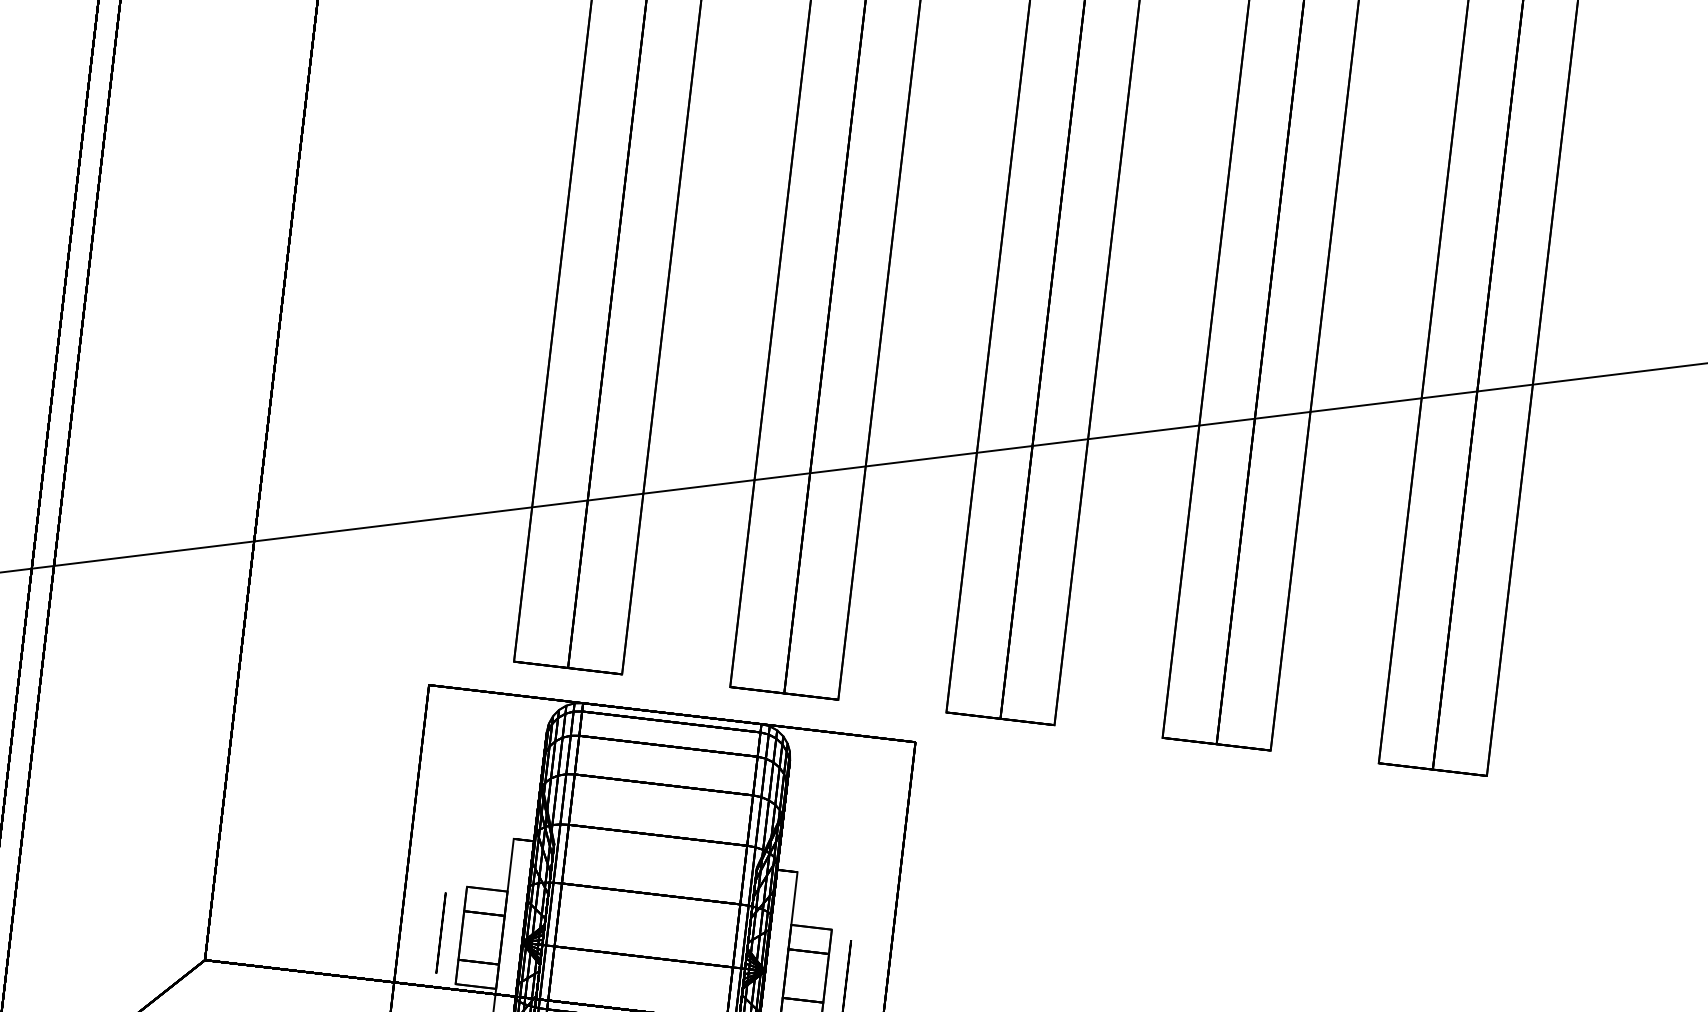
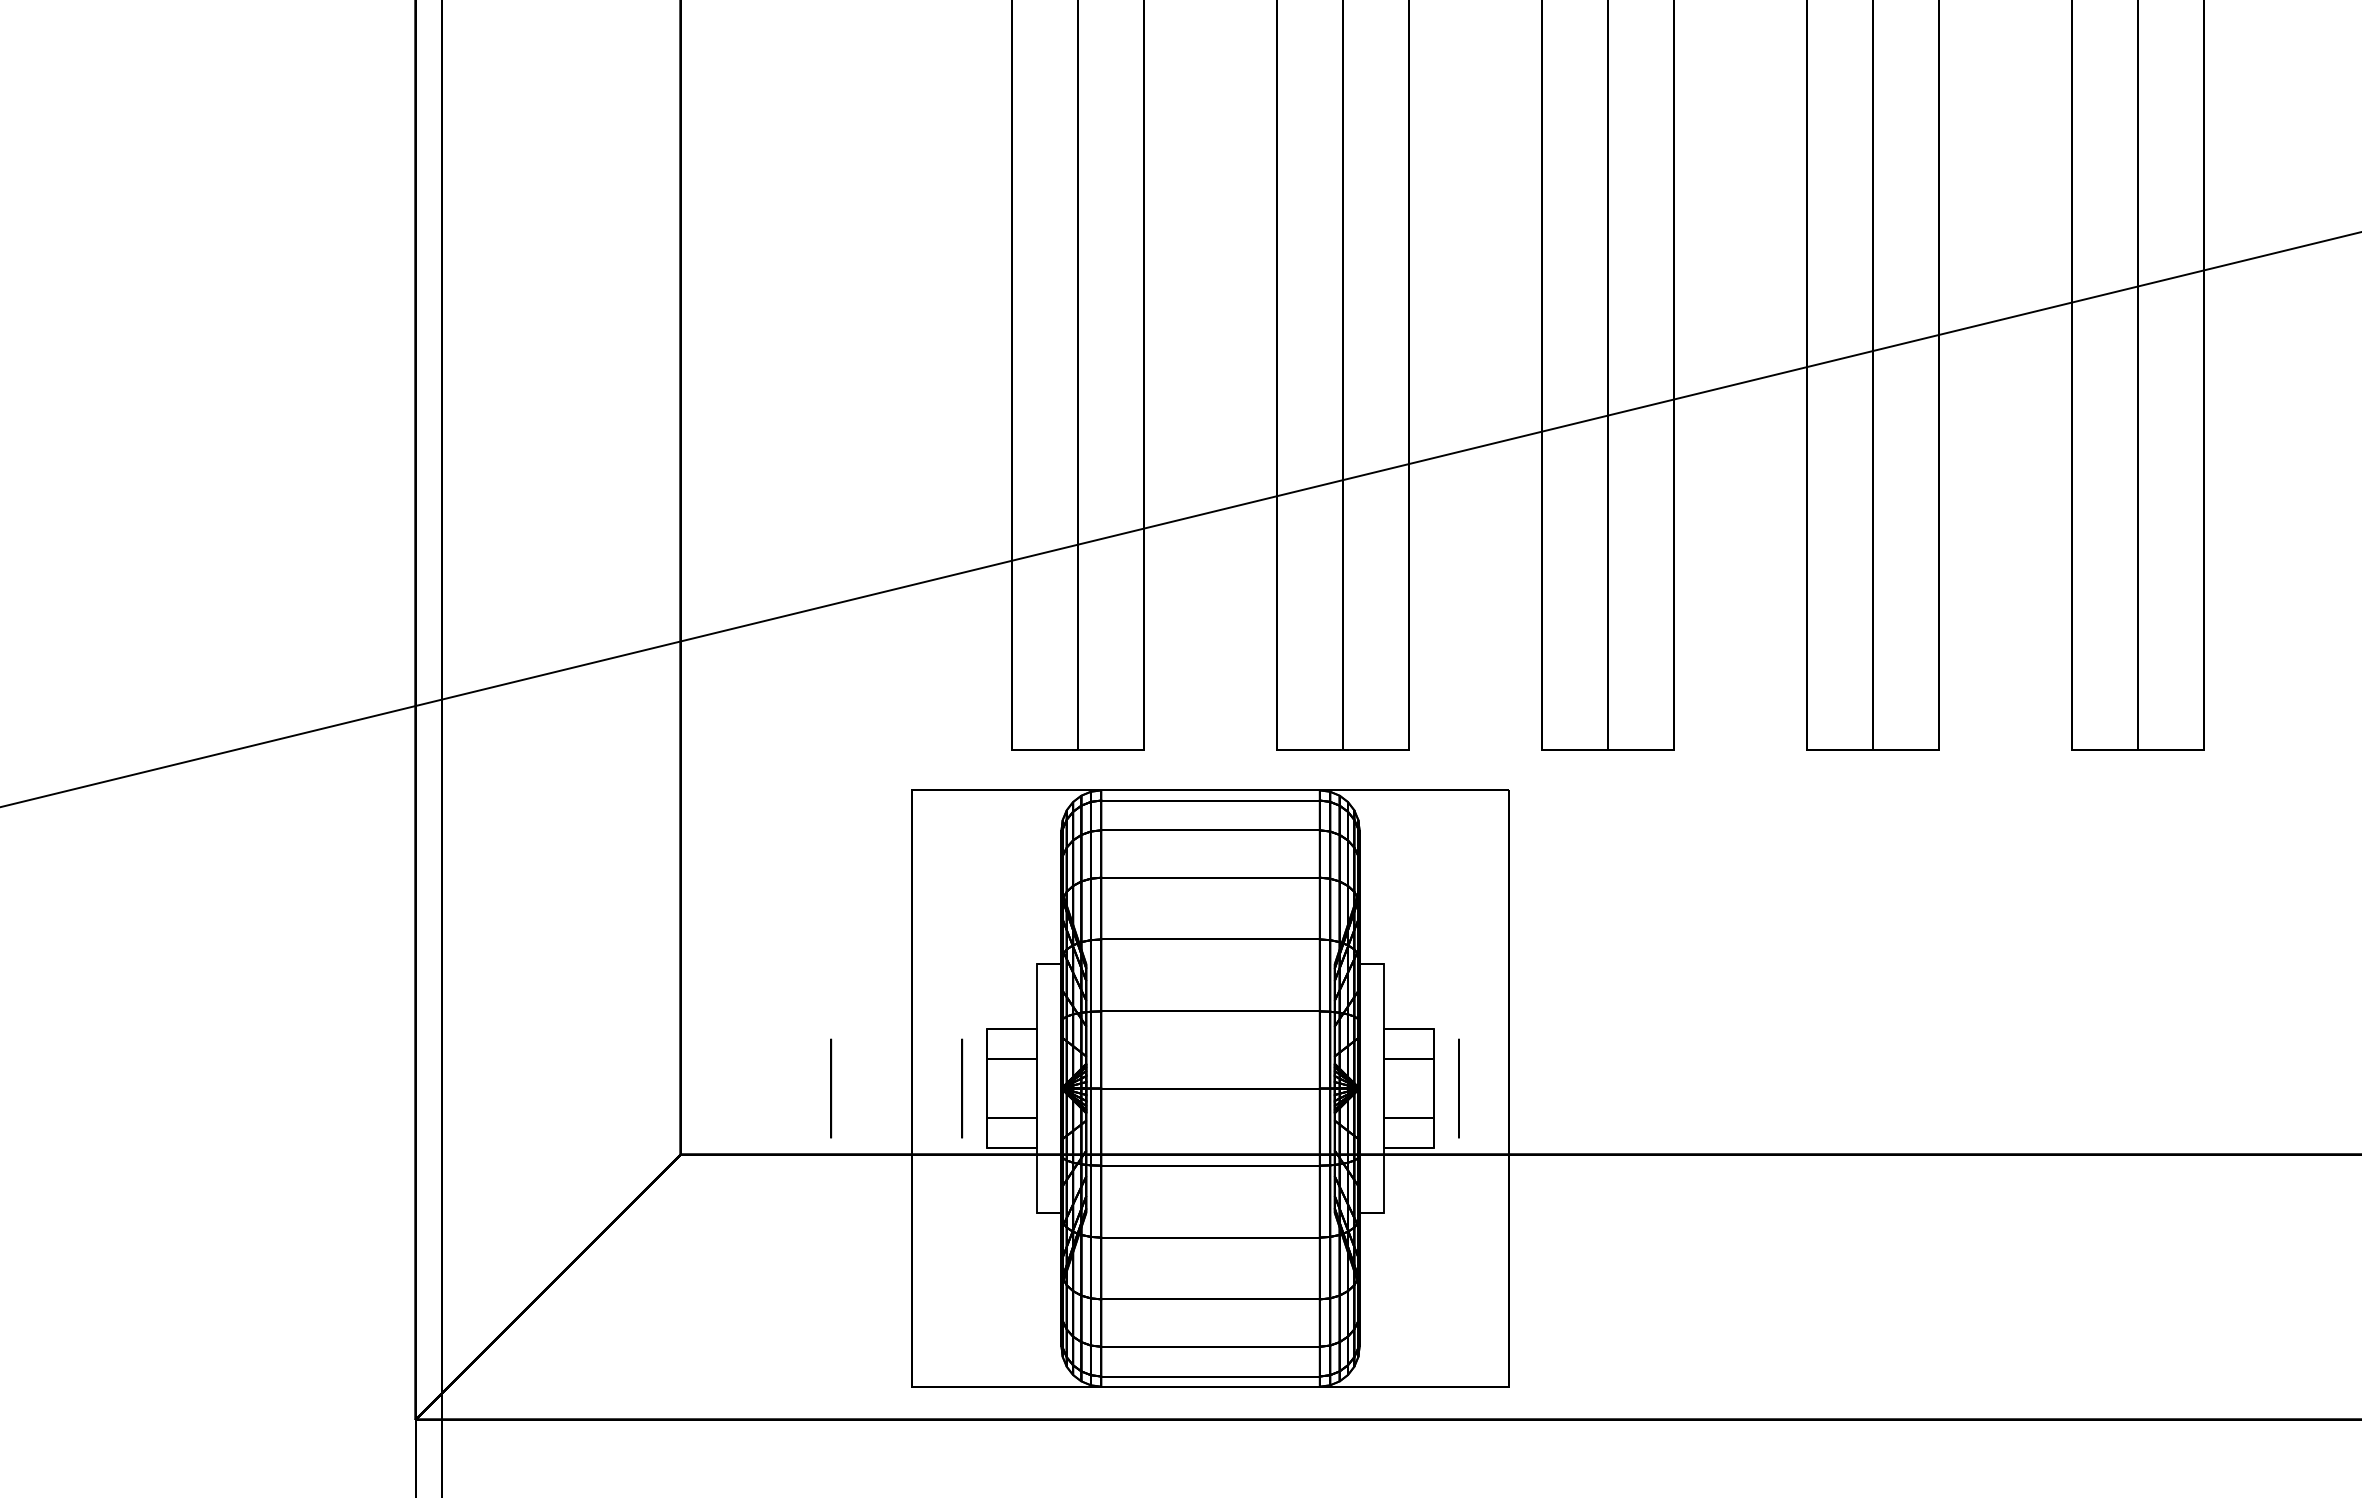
circle: (334, 920) -> (831, 1088), added

